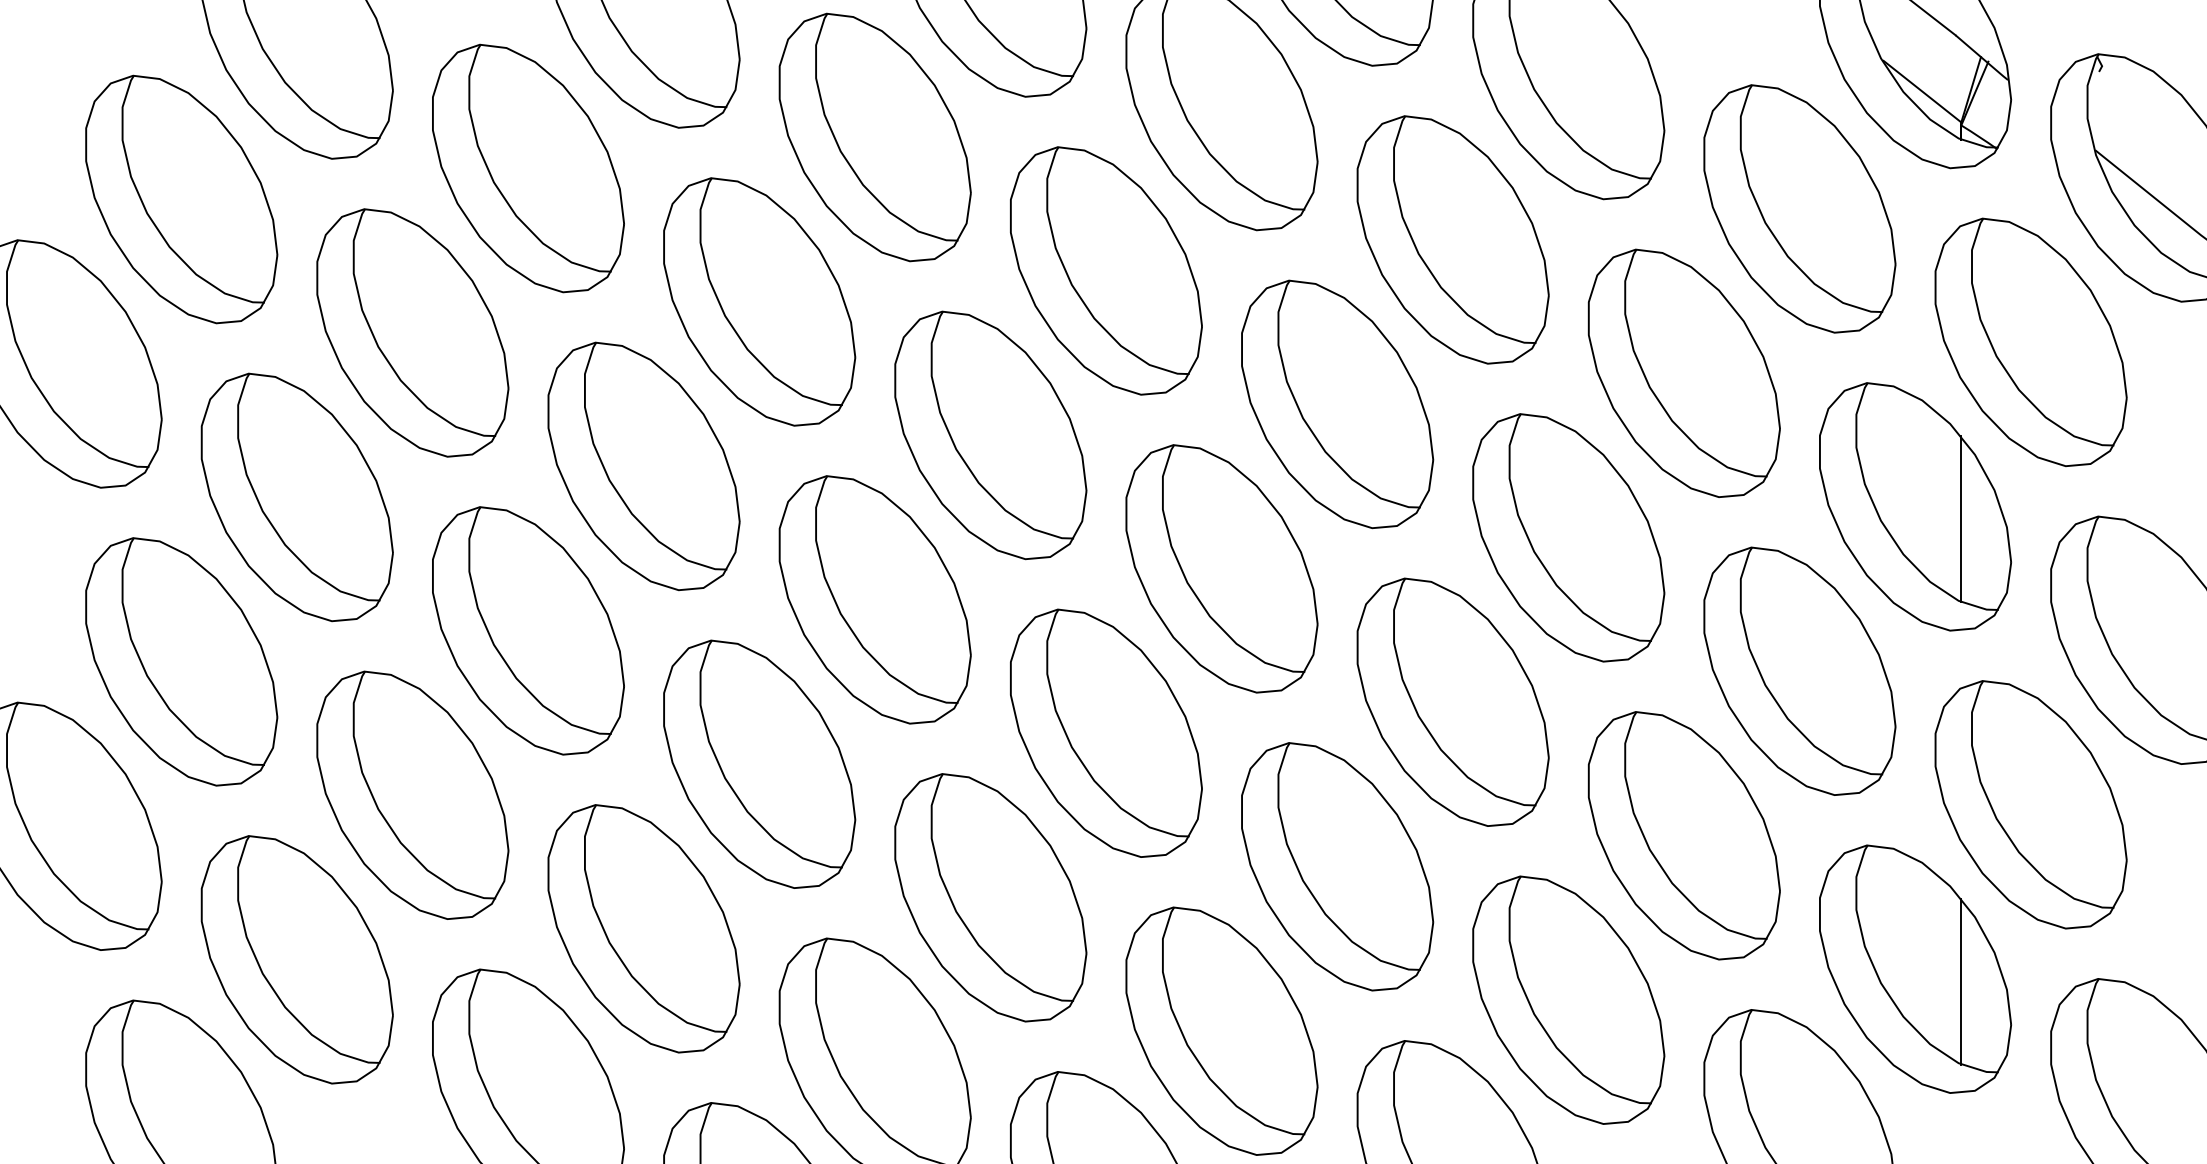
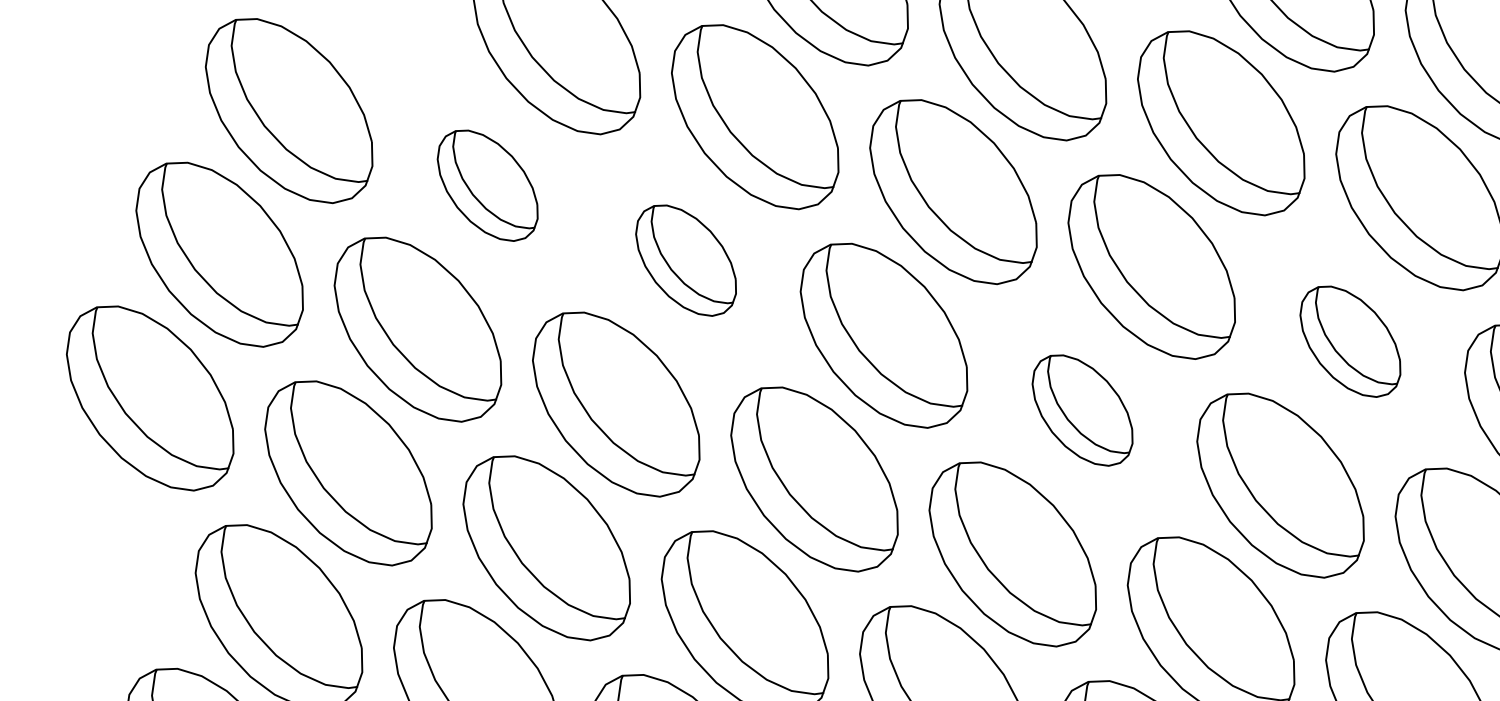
part: (528, 168) -> (488, 185), size x0.6
part: (759, 301) -> (686, 260), size x0.6
part: (1568, 537) -> (1350, 341), size x0.6
part: (1221, 568) -> (1082, 410), size x0.6

